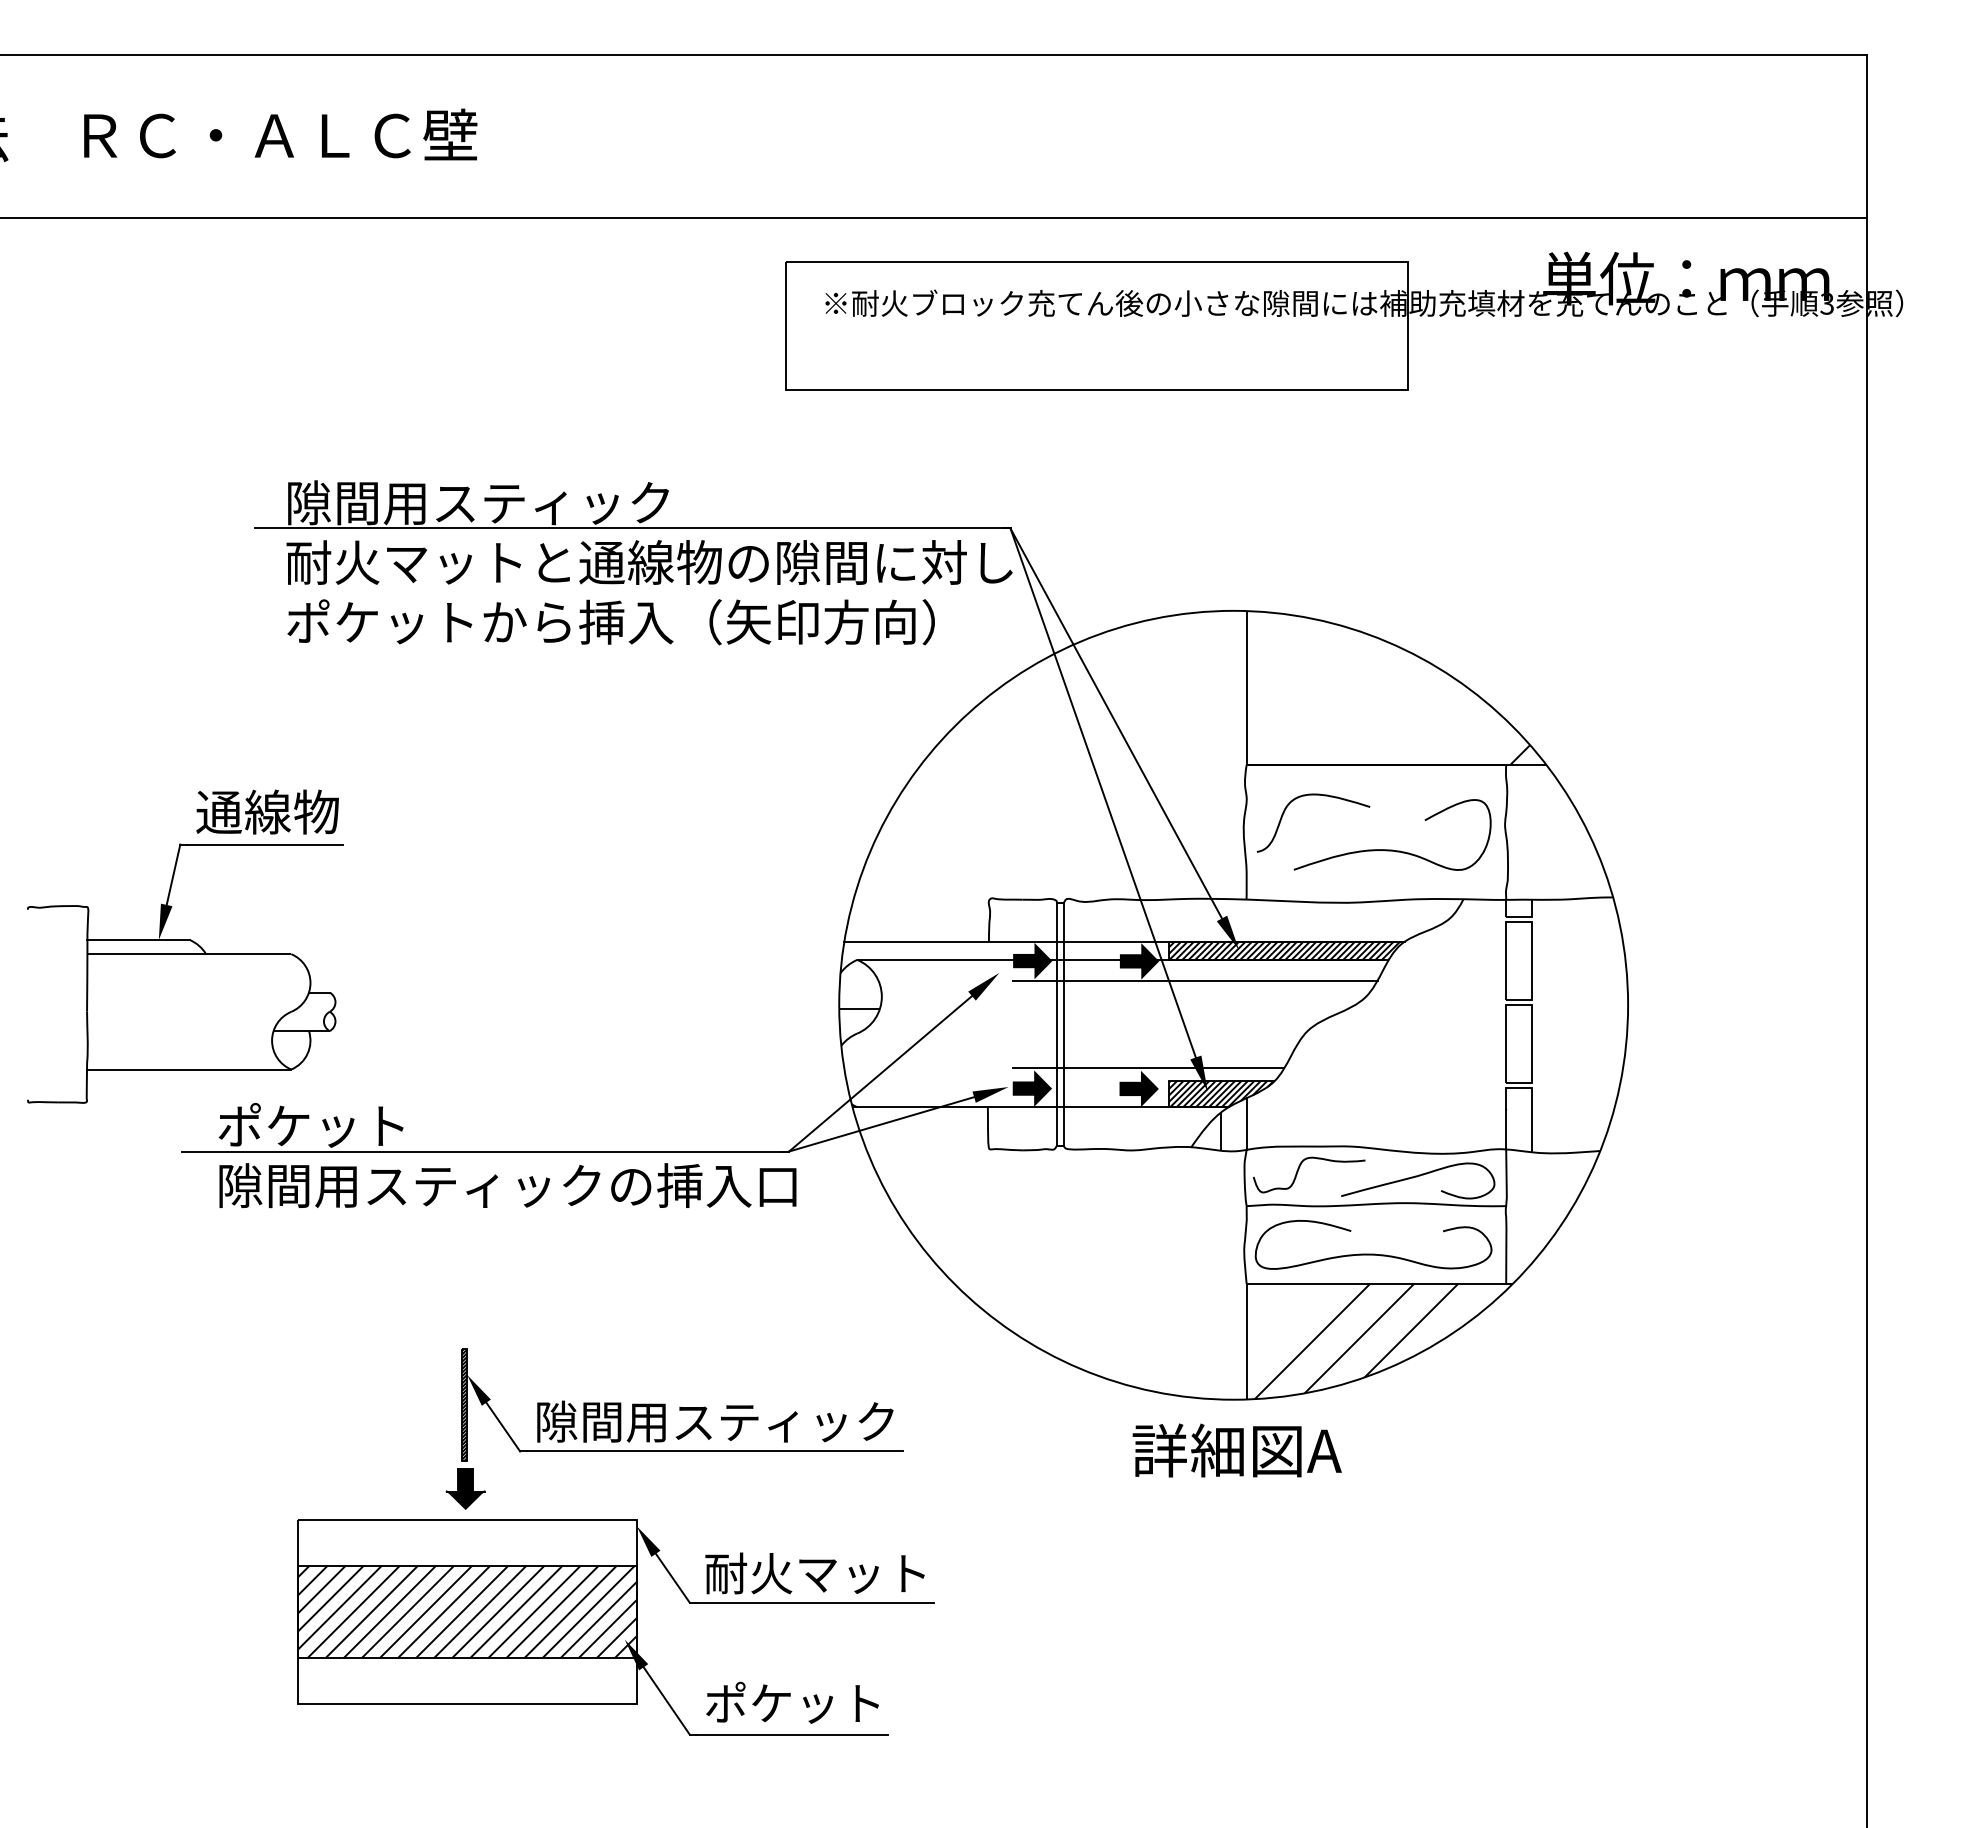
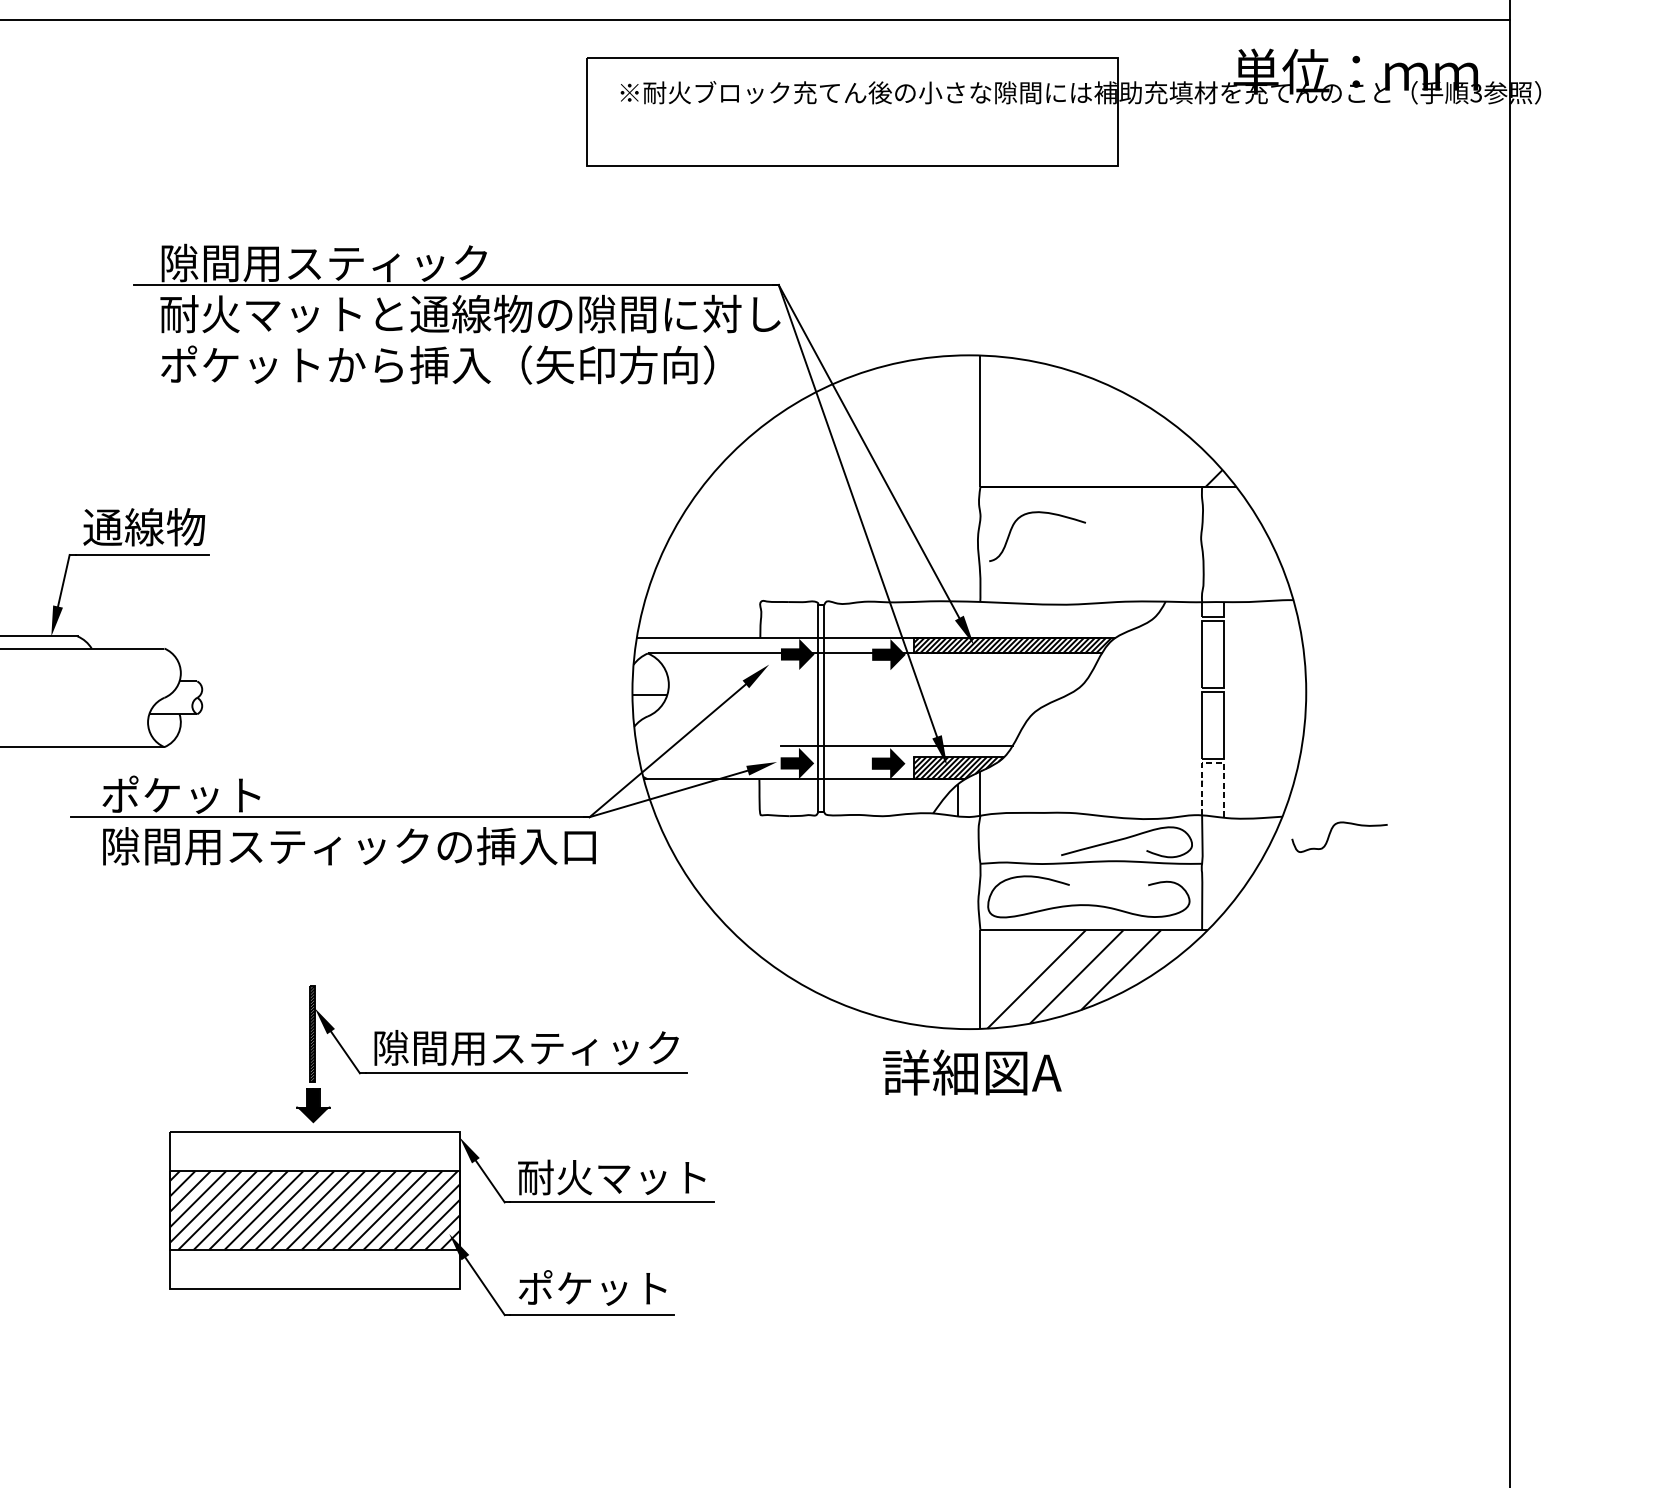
curve: (1392, 849) -> (1105, 559), removed
line: (1195, 980) -> (936, 671), removed
line: (1520, 1088) -> (1214, 763), solid -> dashed
curve: (1299, 1169) -> (1331, 832), moved

